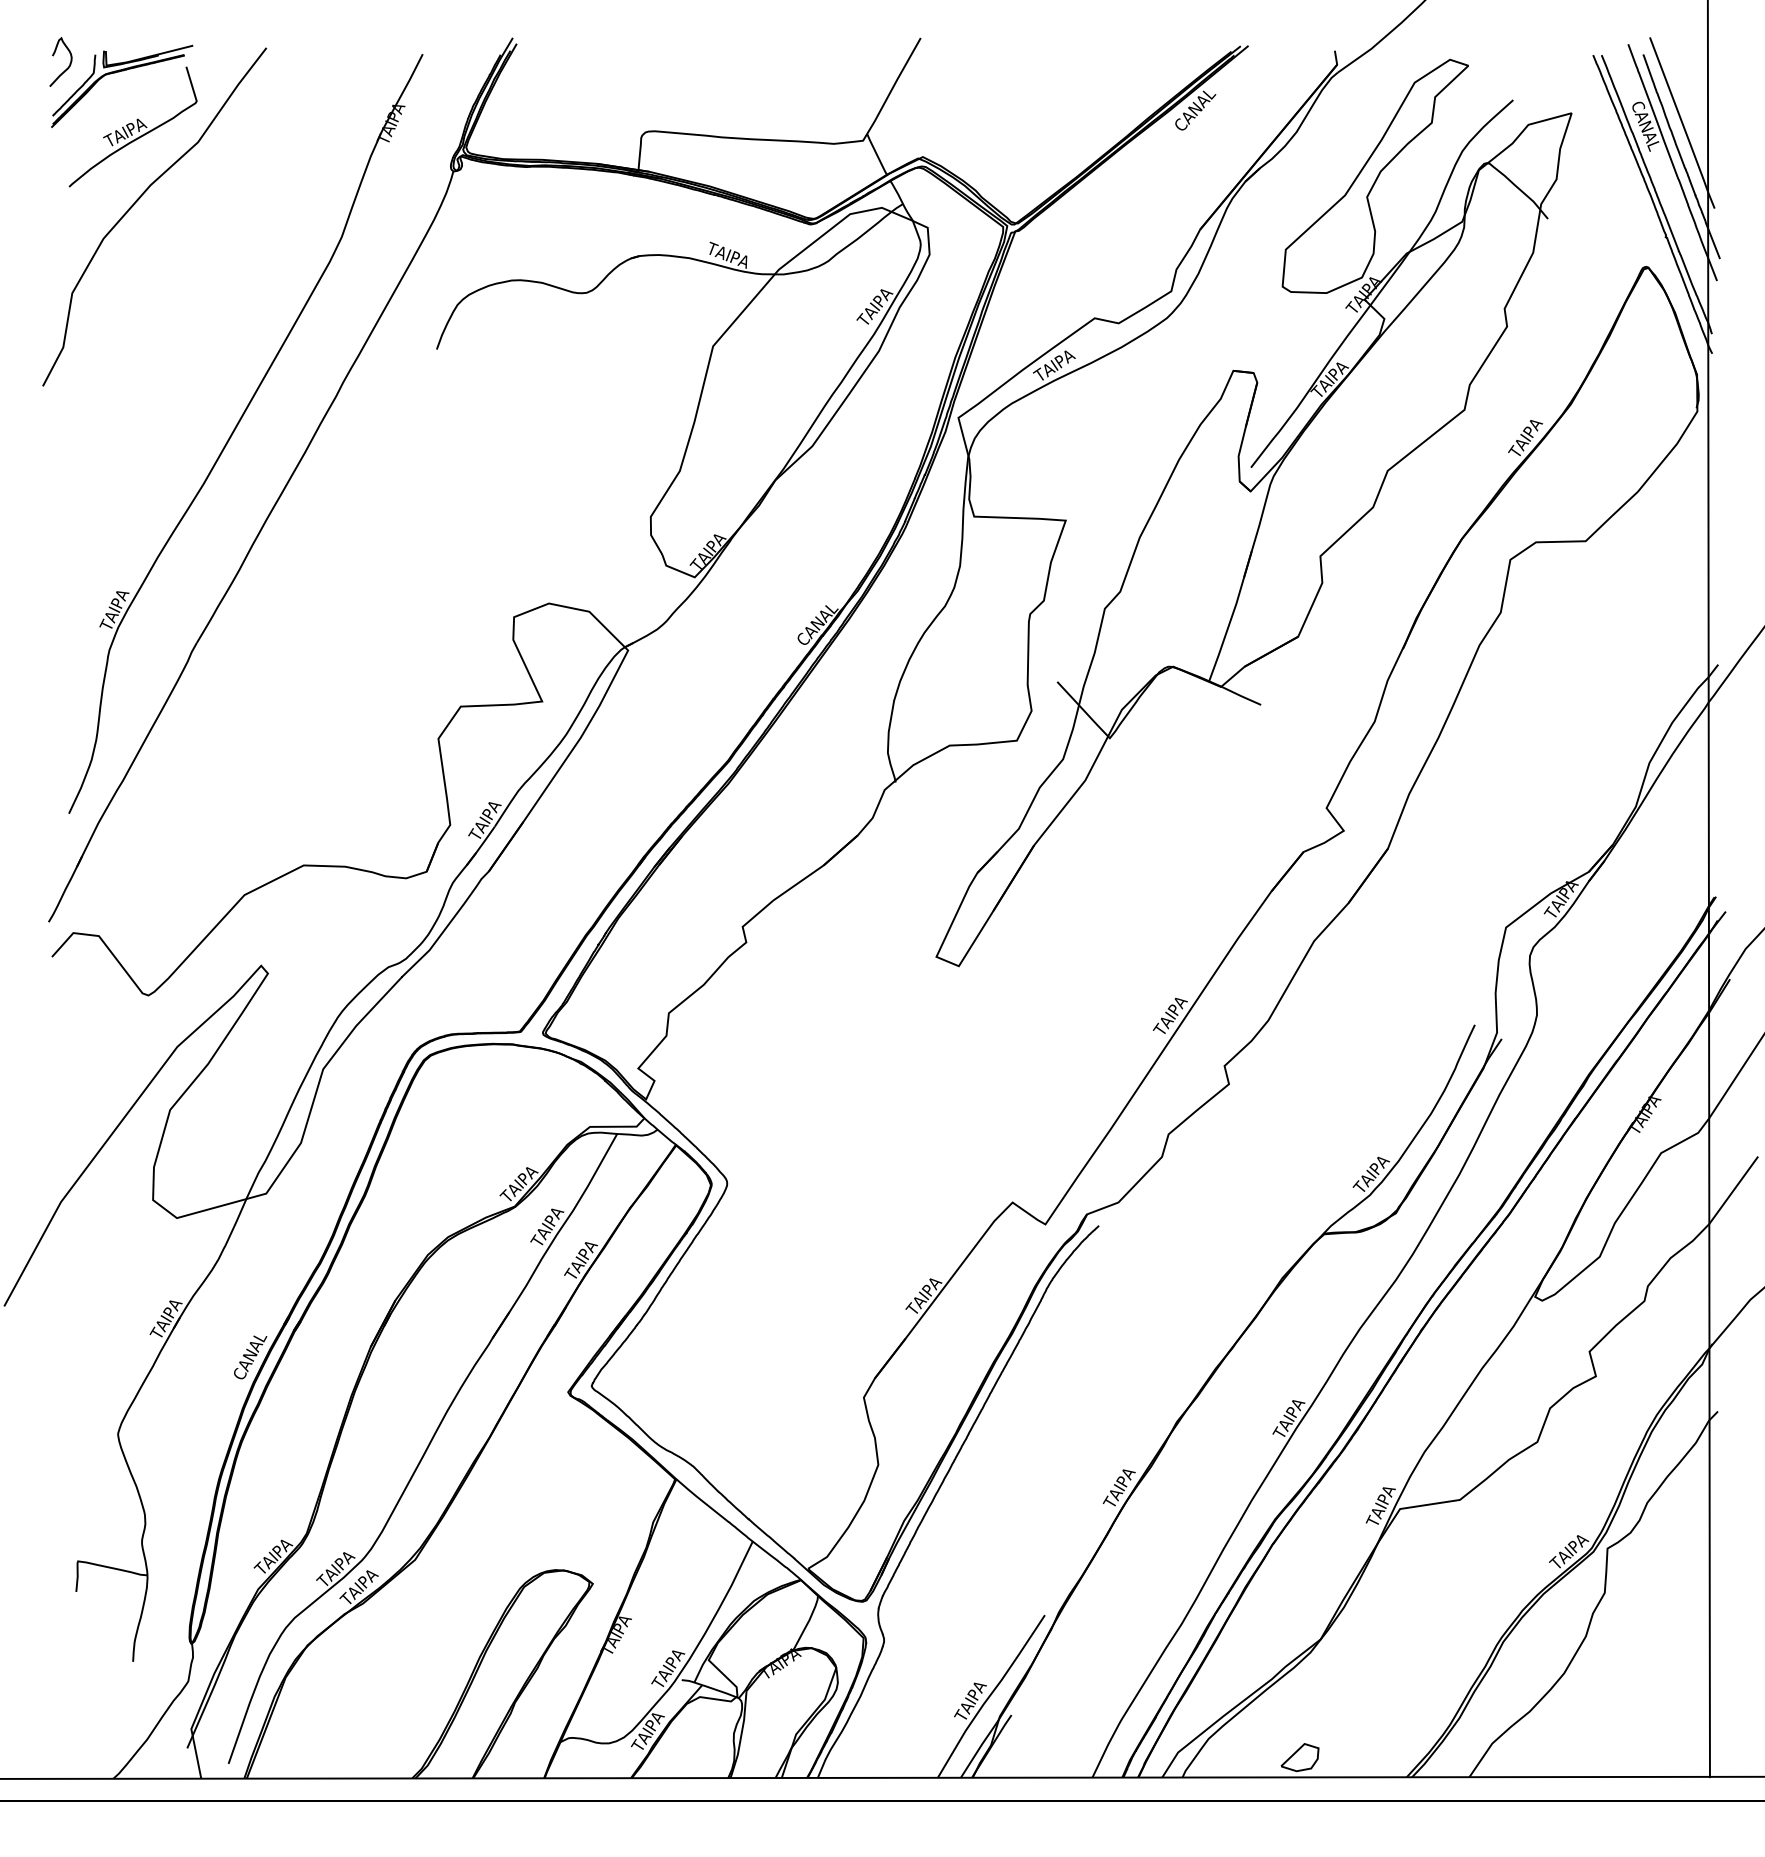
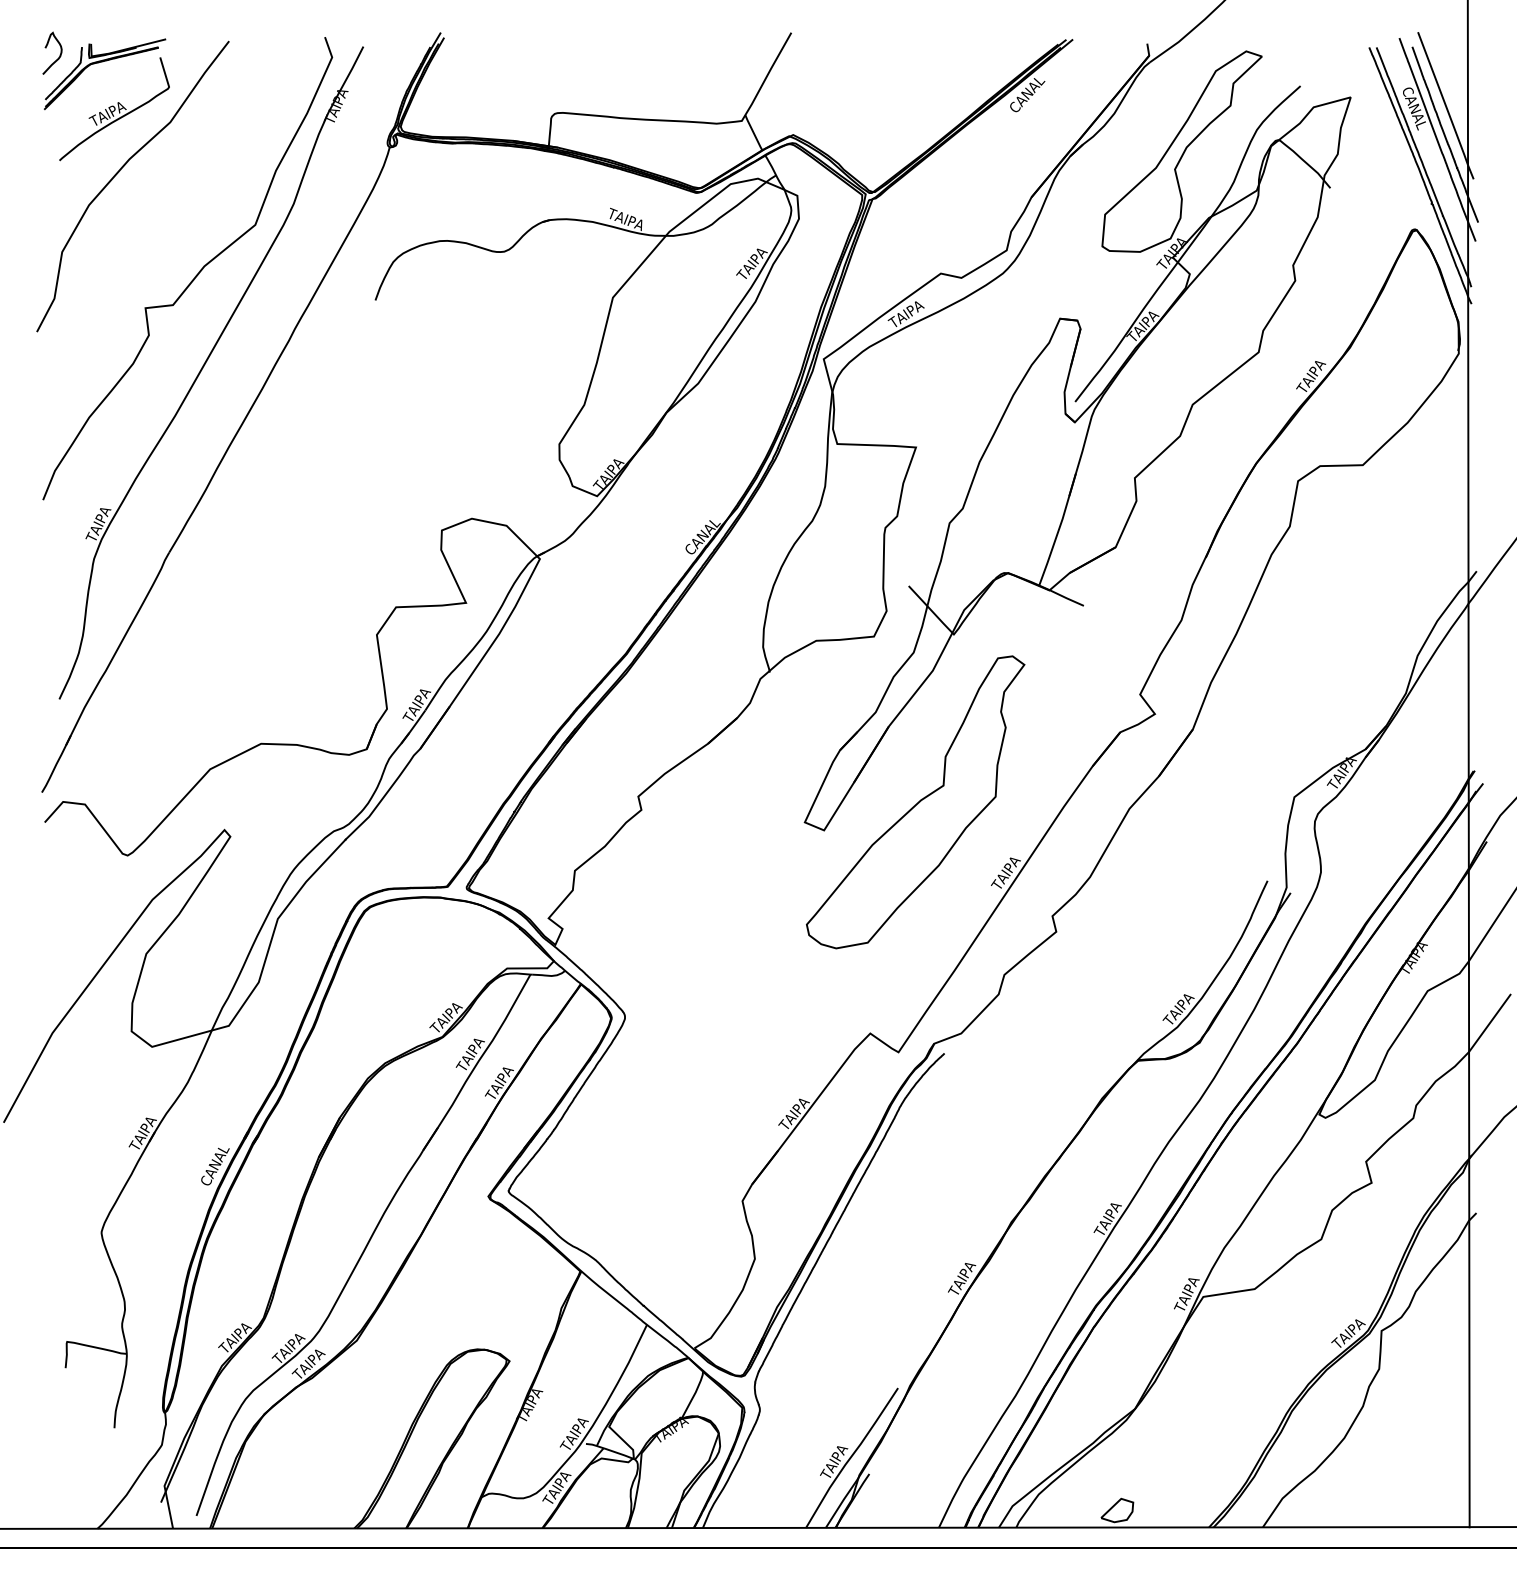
curve: (227, 320) -> (195, 275), added
part: (1065, 933) -> (915, 802), added

